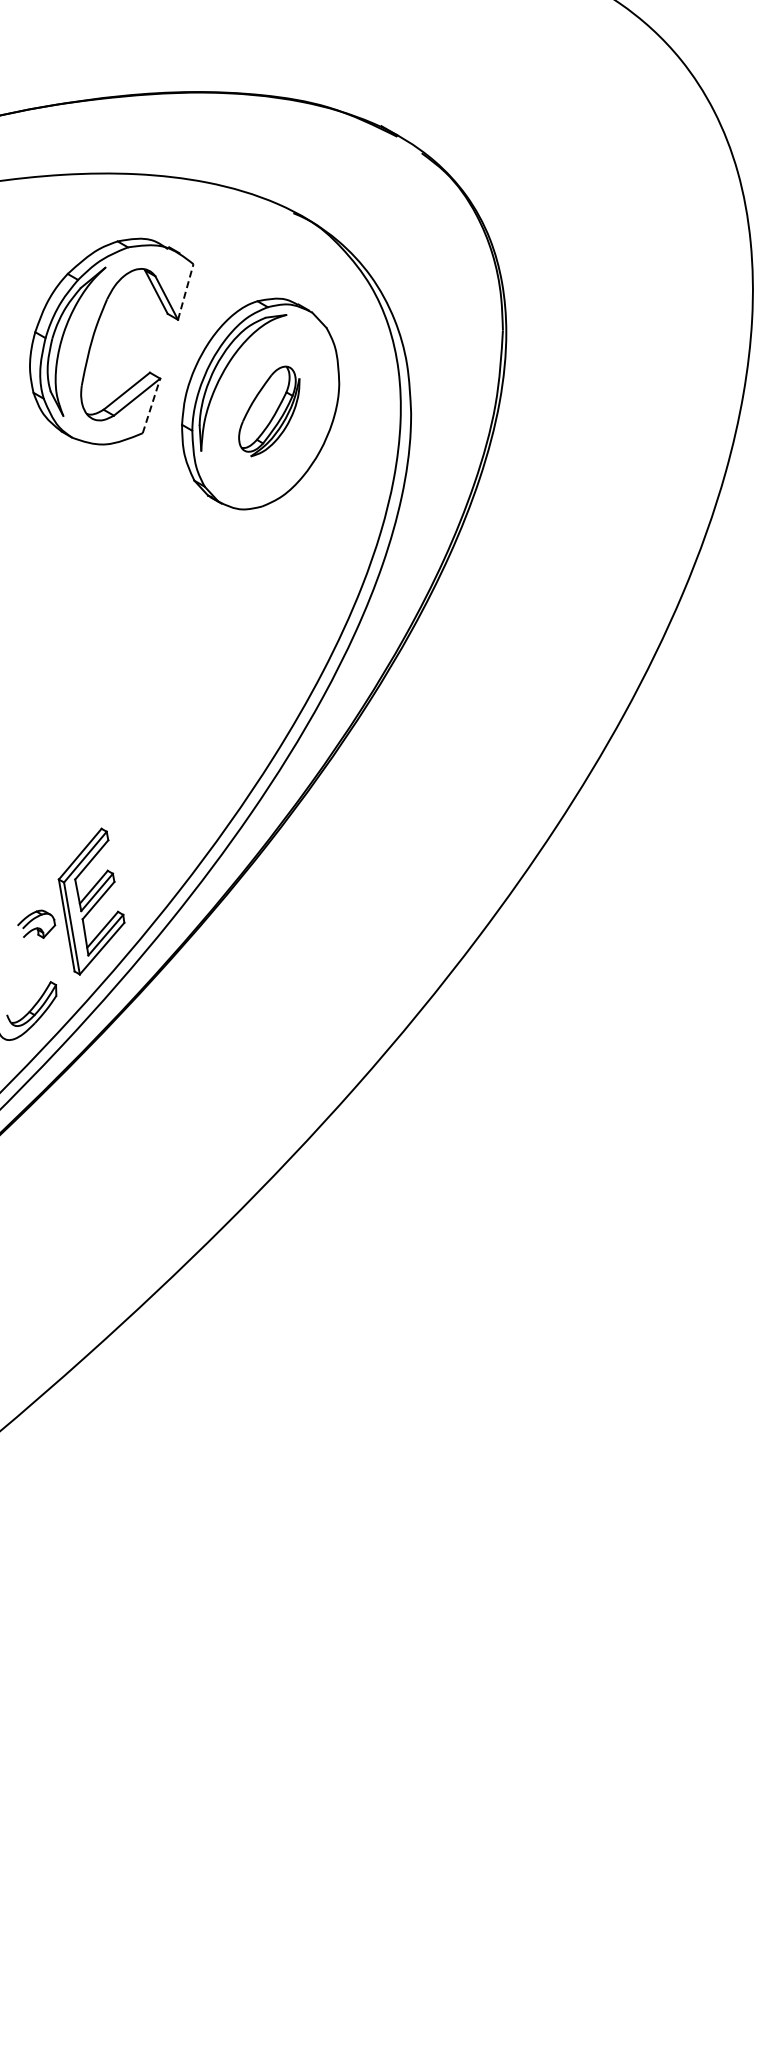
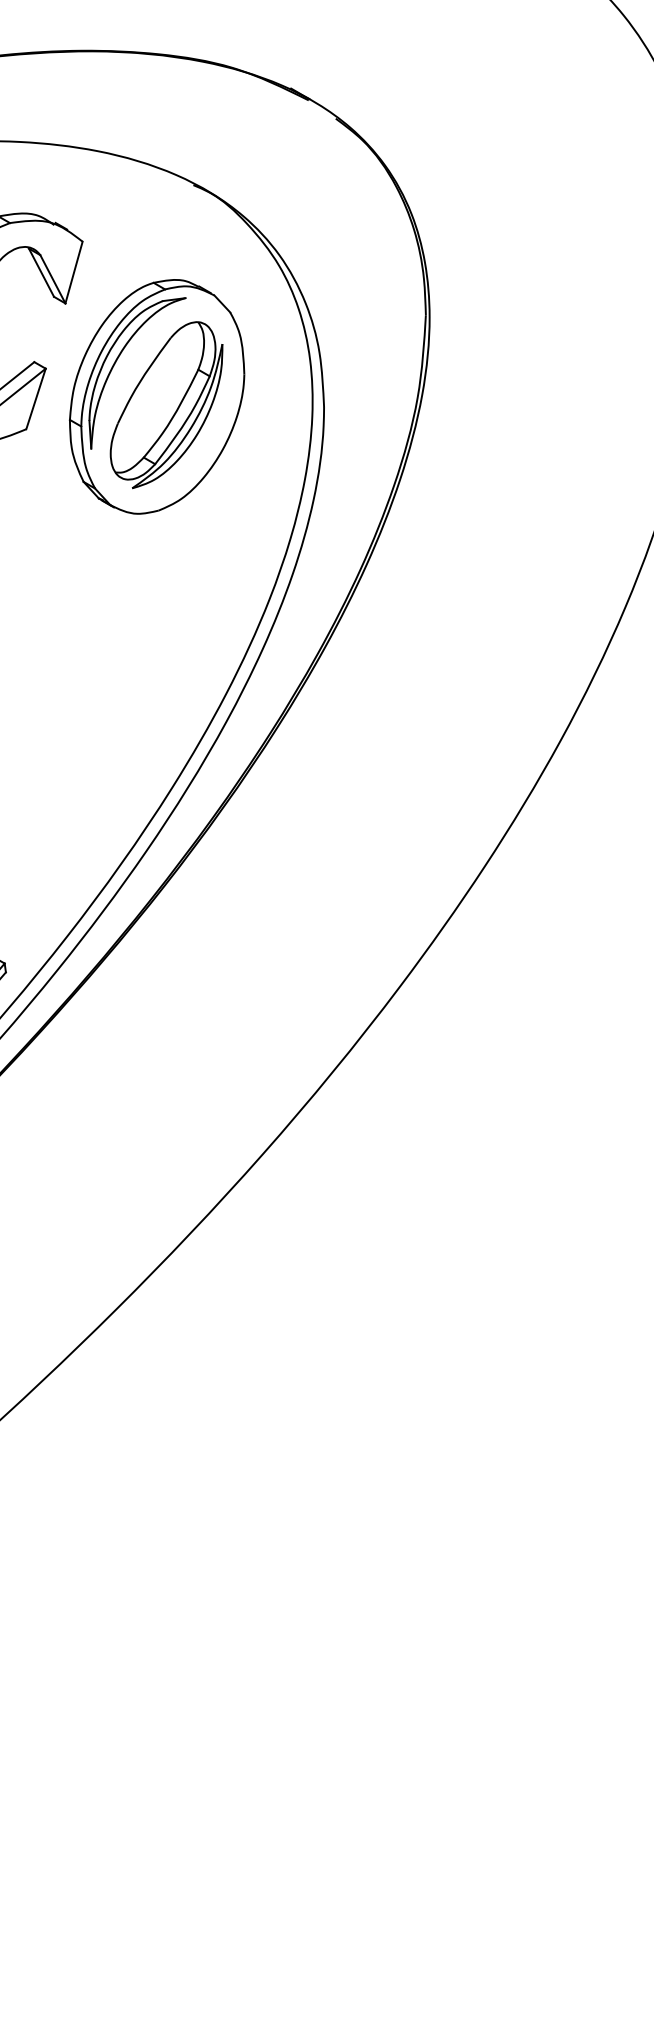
line: (185, 292) -> (73, 273), dashed -> solid
line: (151, 405) -> (36, 398), dashed -> solid
part: (269, 411) -> (166, 405), size x1.67

